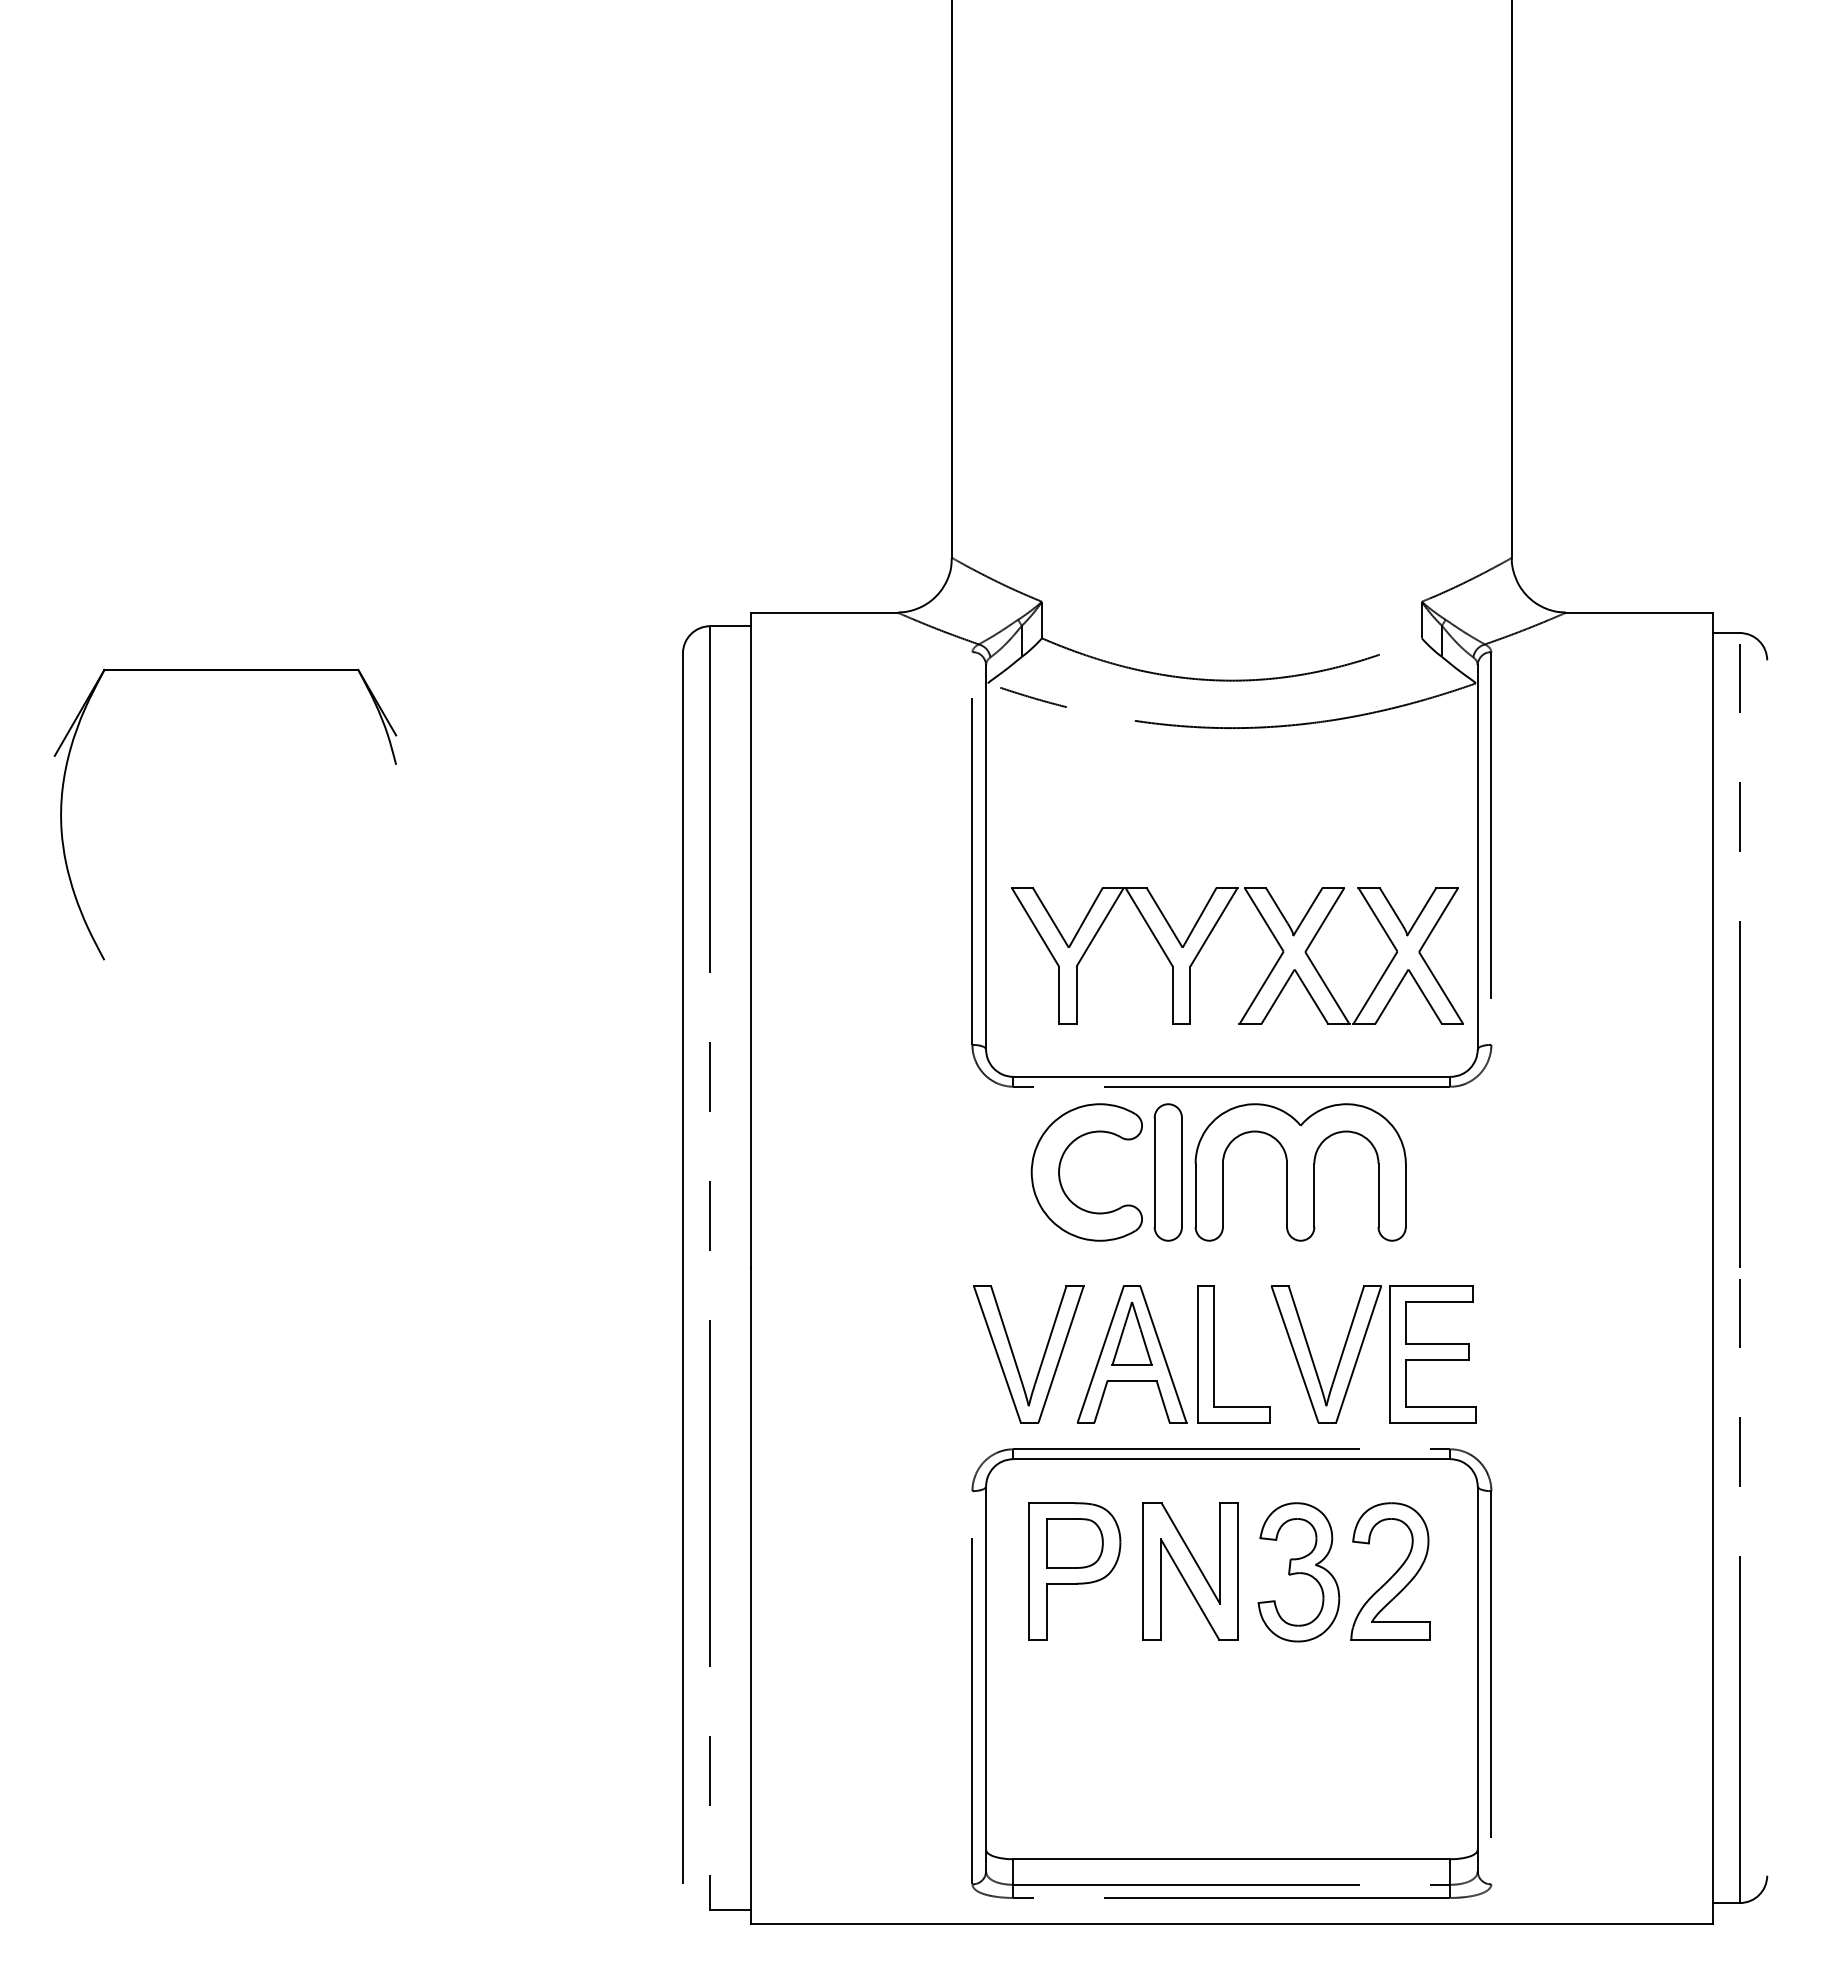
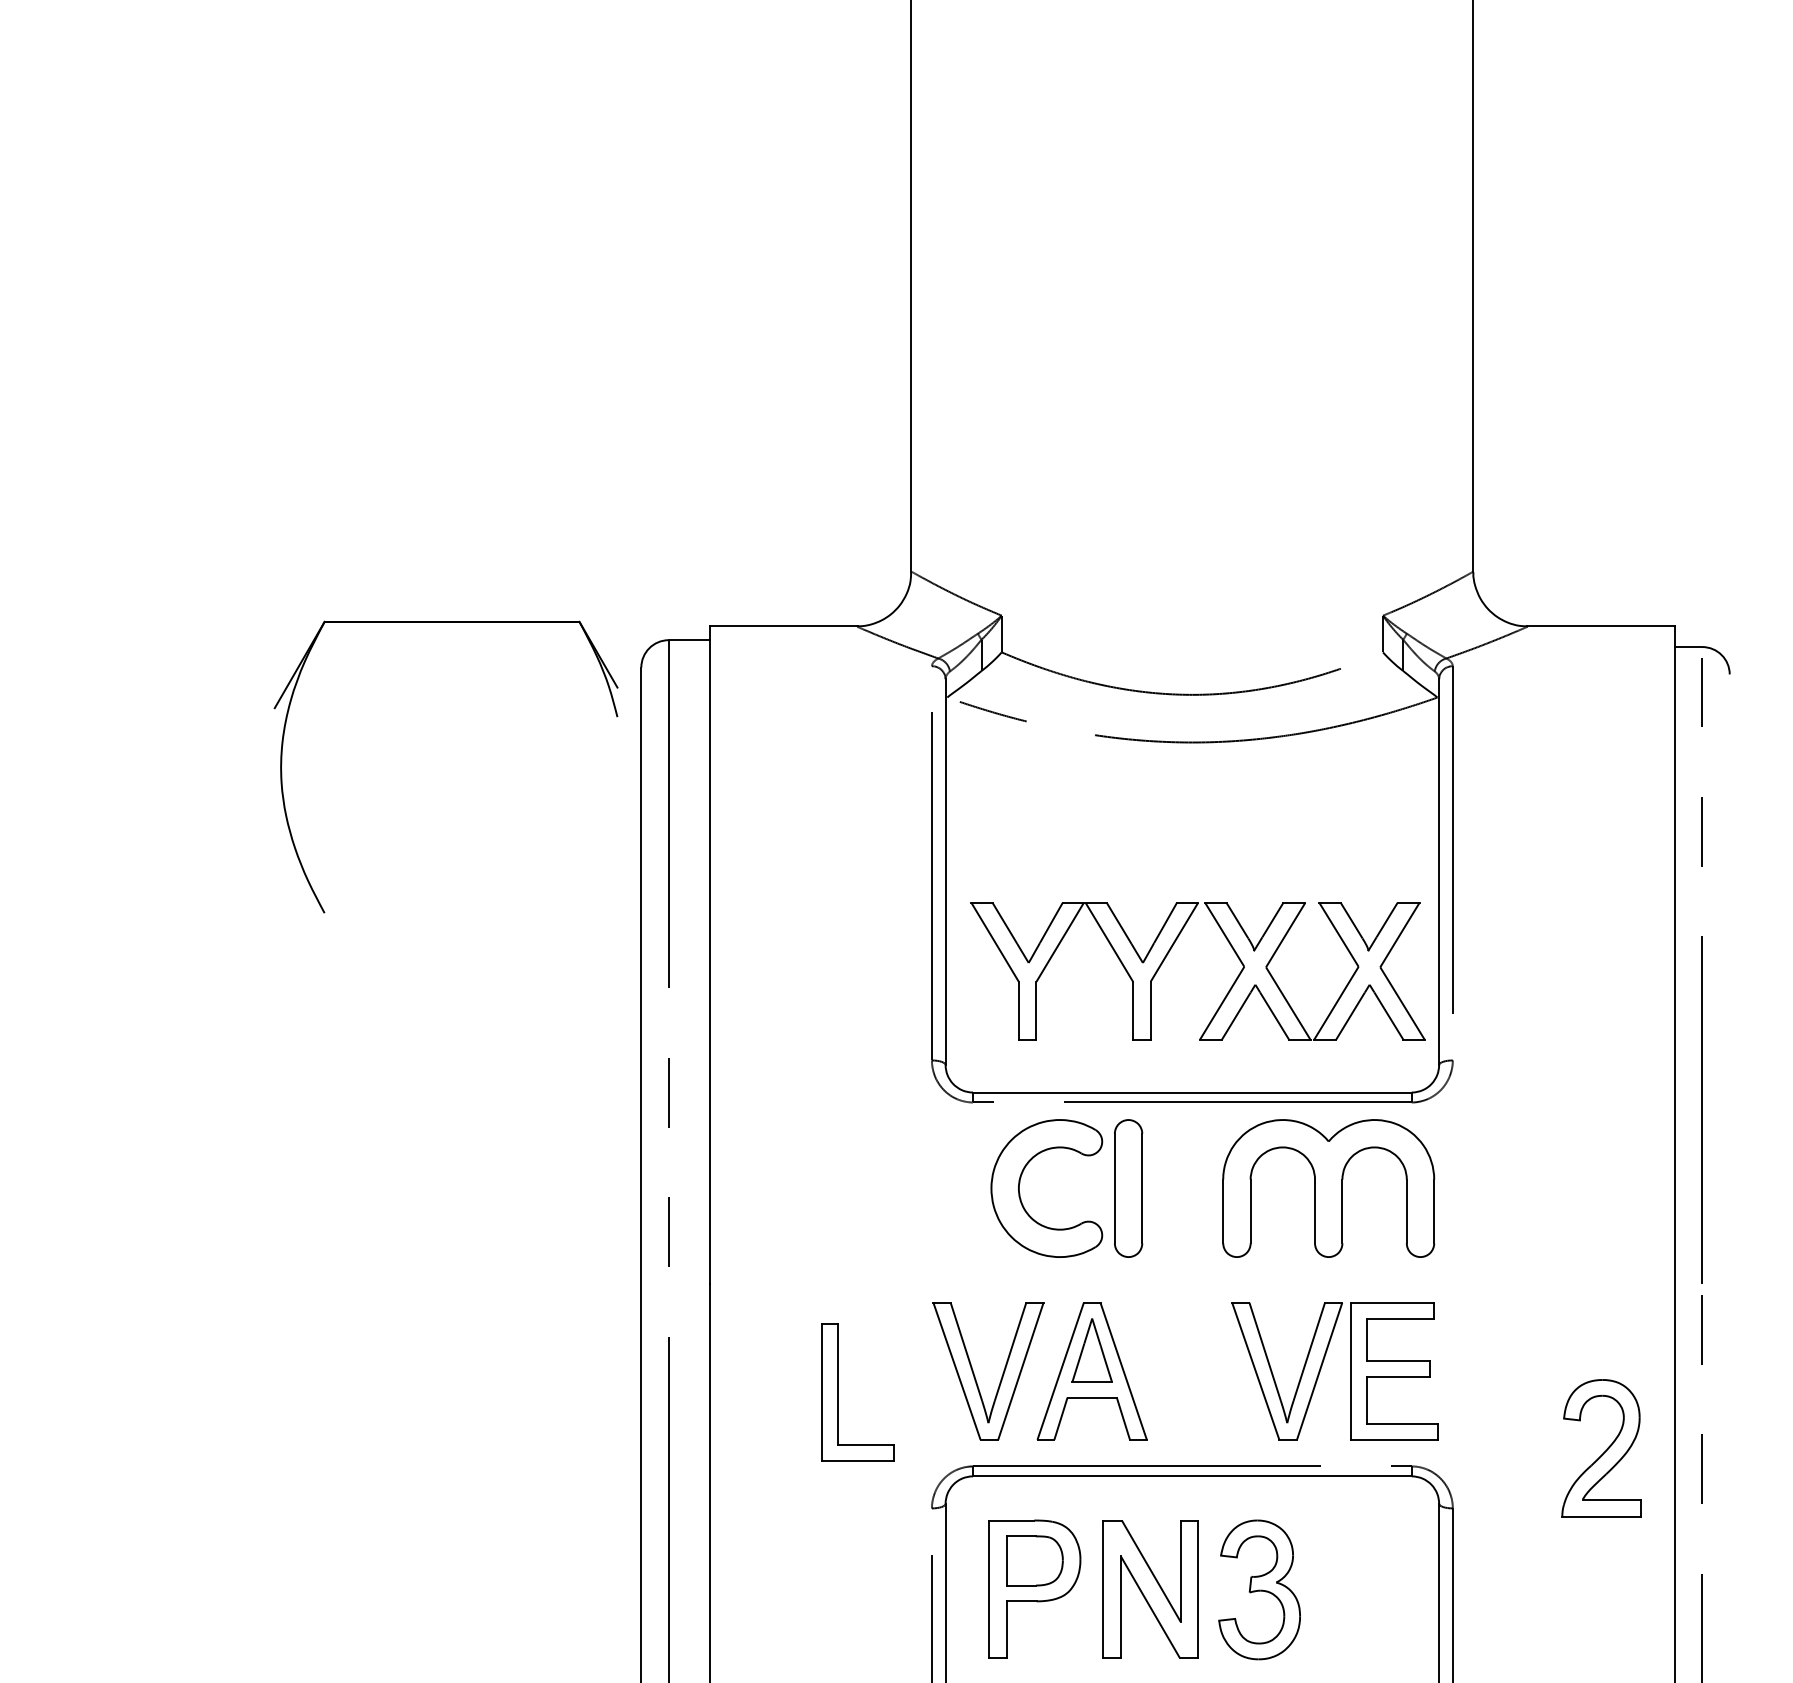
part: (225, 670) -> (446, 622), moved
part: (1300, 1172) -> (1328, 1188), moved
part: (1214, 1354) -> (838, 1392), moved
part: (1390, 1571) -> (1601, 1448), moved

